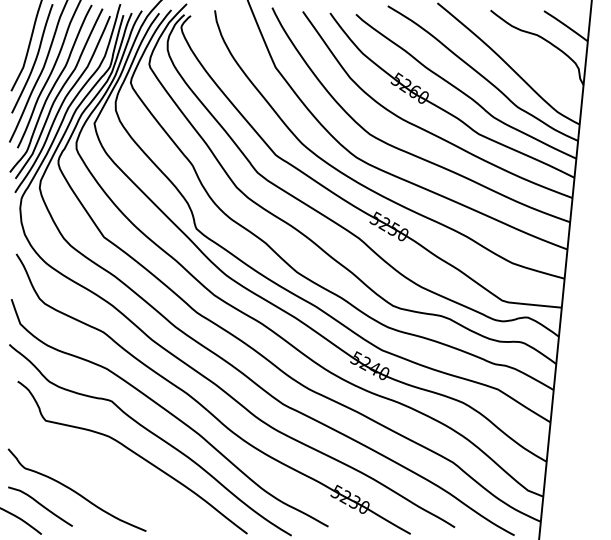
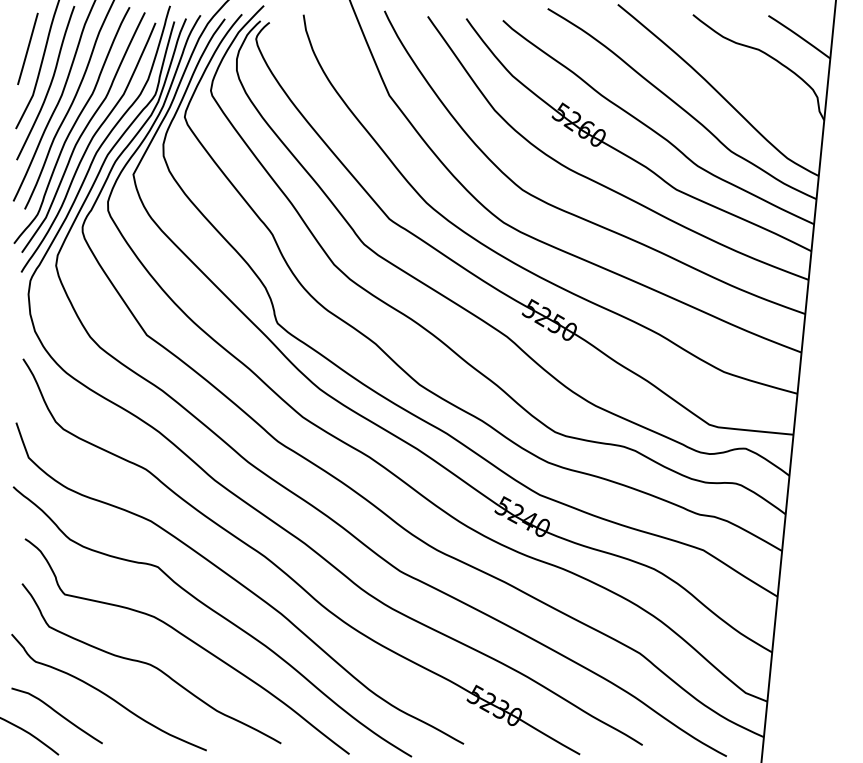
line: (19, 34) -> (27, 48), added
curve: (106, 469) -> (150, 663), added

